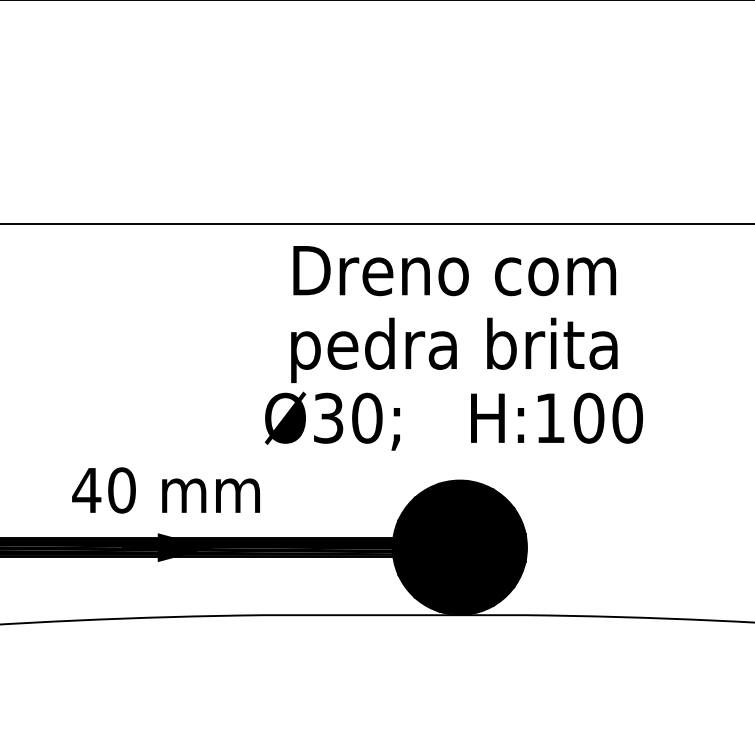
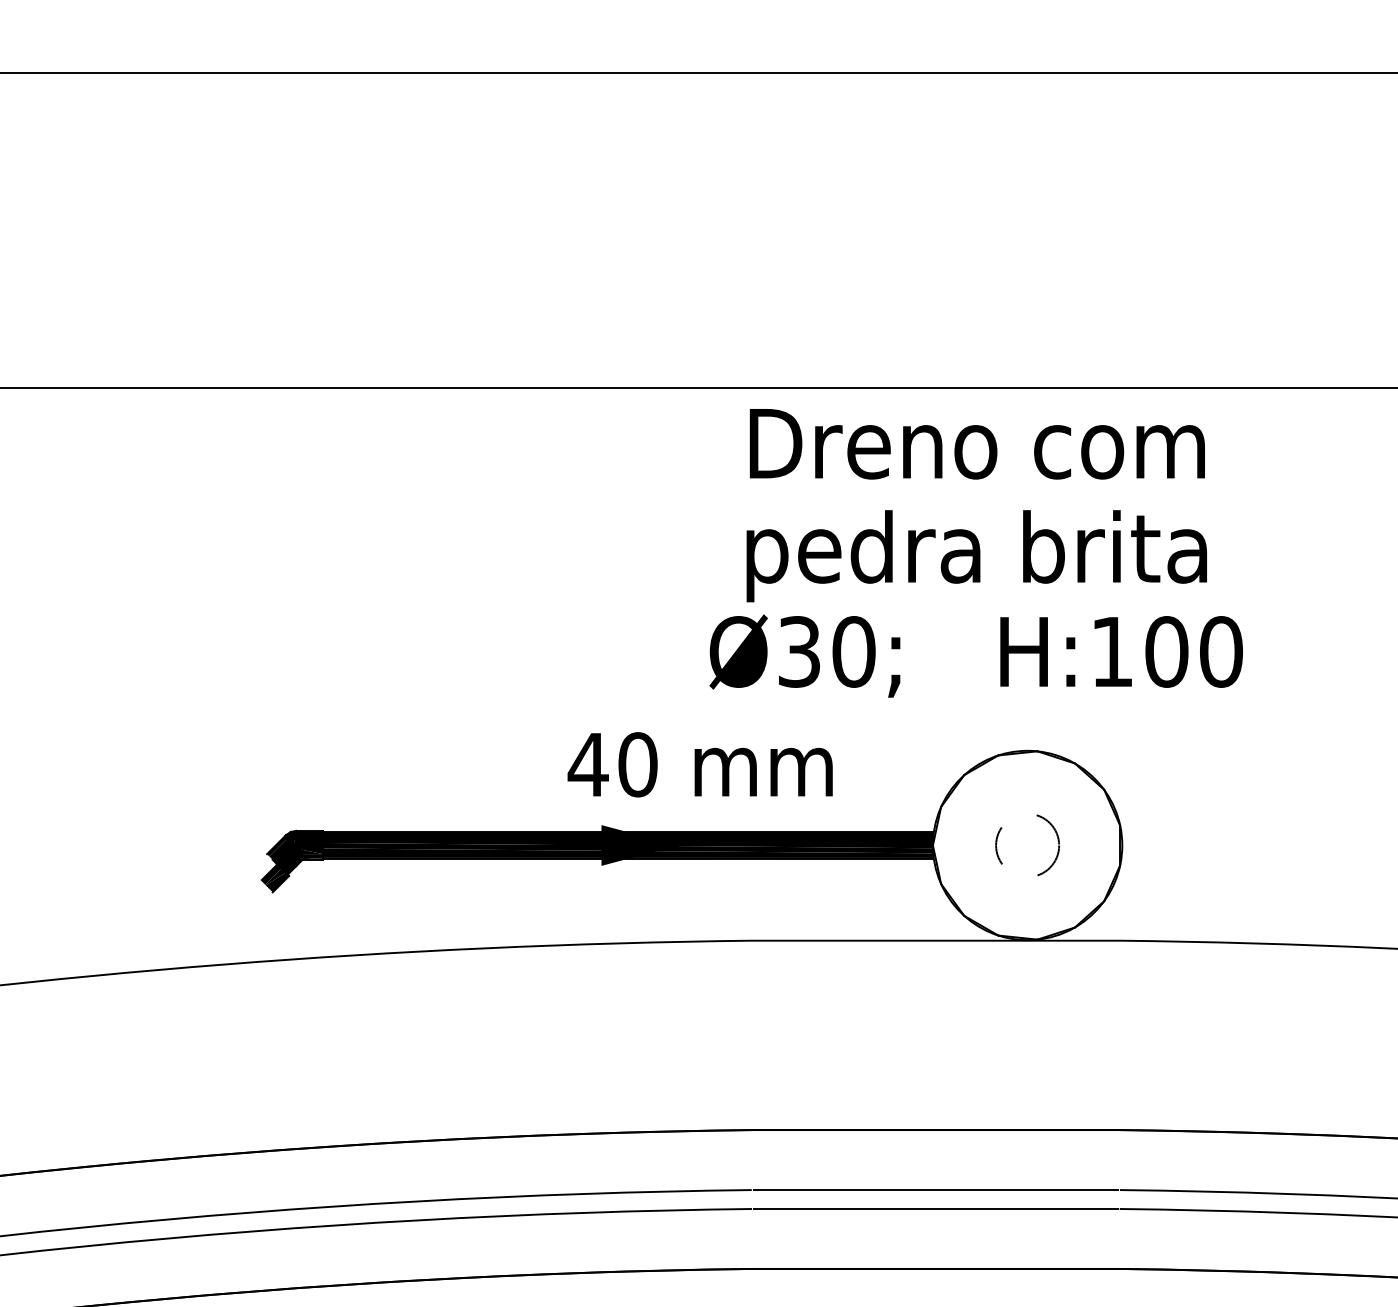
text: (453, 348) -> (975, 553), moved
text: (165, 490) -> (699, 764), moved
fill: (459, 547) -> (1026, 845), removed

